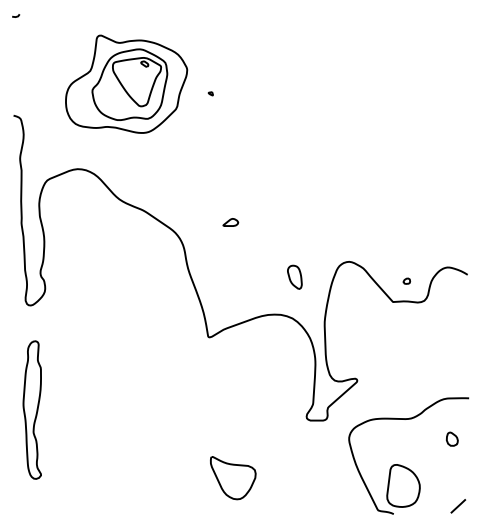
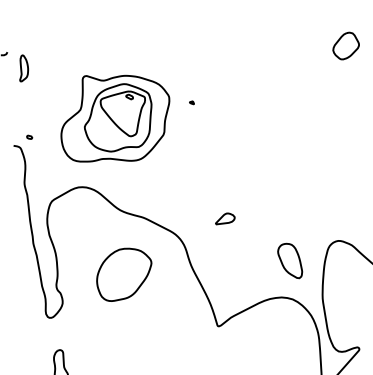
part: (34, 33) -> (23, 68), added
part: (383, 53) -> (345, 46), added
part: (126, 83) -> (115, 117), moved
part: (31, 108) -> (29, 137), added
part: (230, 222) -> (224, 218), size x1.43
part: (114, 268) -> (123, 274), added
part: (294, 277) -> (289, 261), size x1.67

